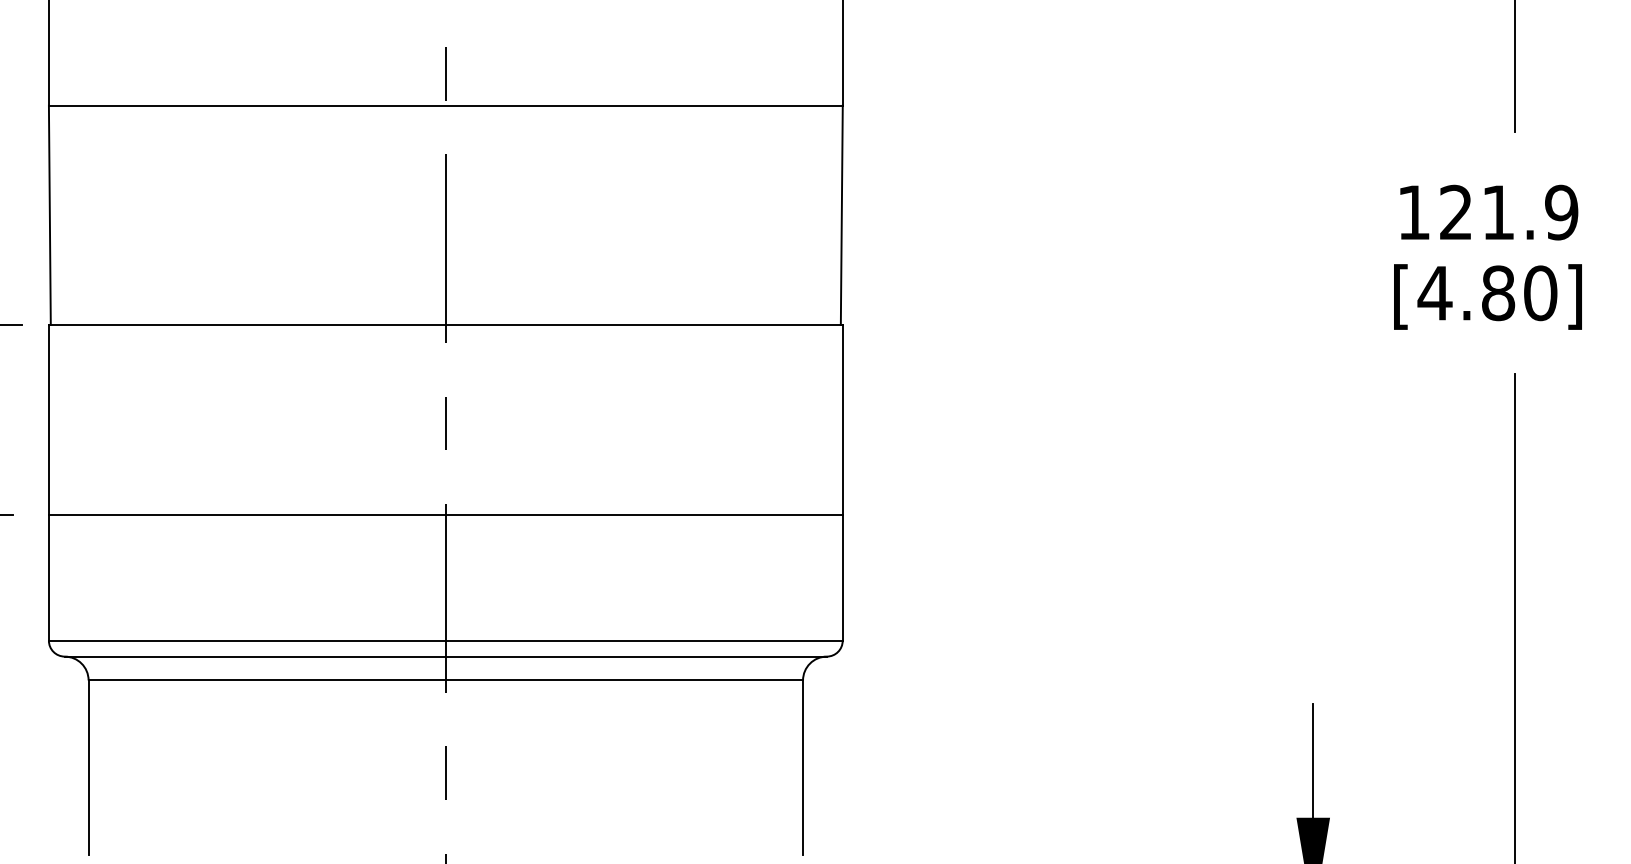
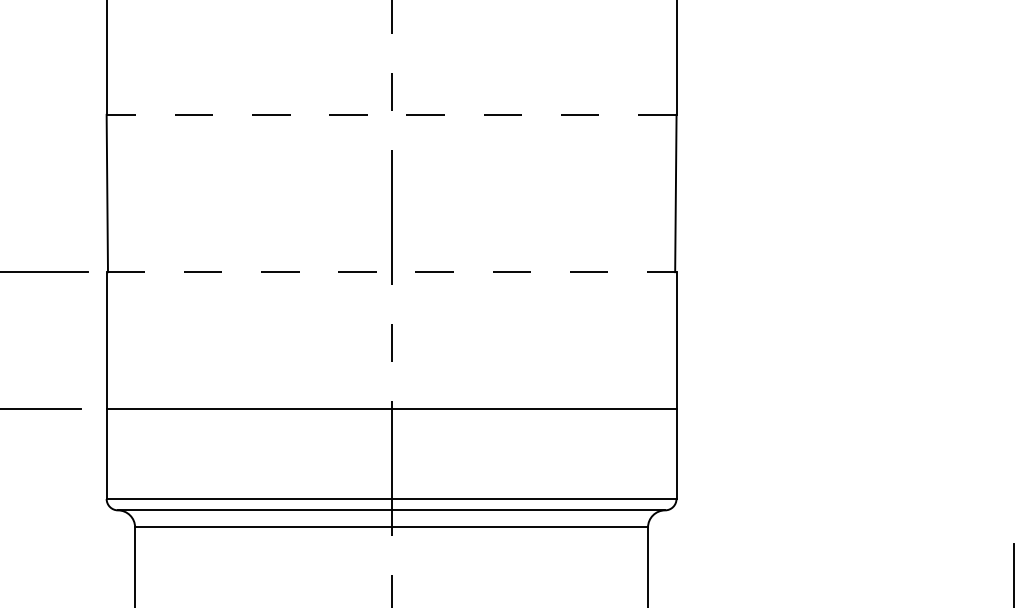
line: (445, 105) -> (391, 114), solid -> dashed
line: (445, 324) -> (391, 271), solid -> dashed

